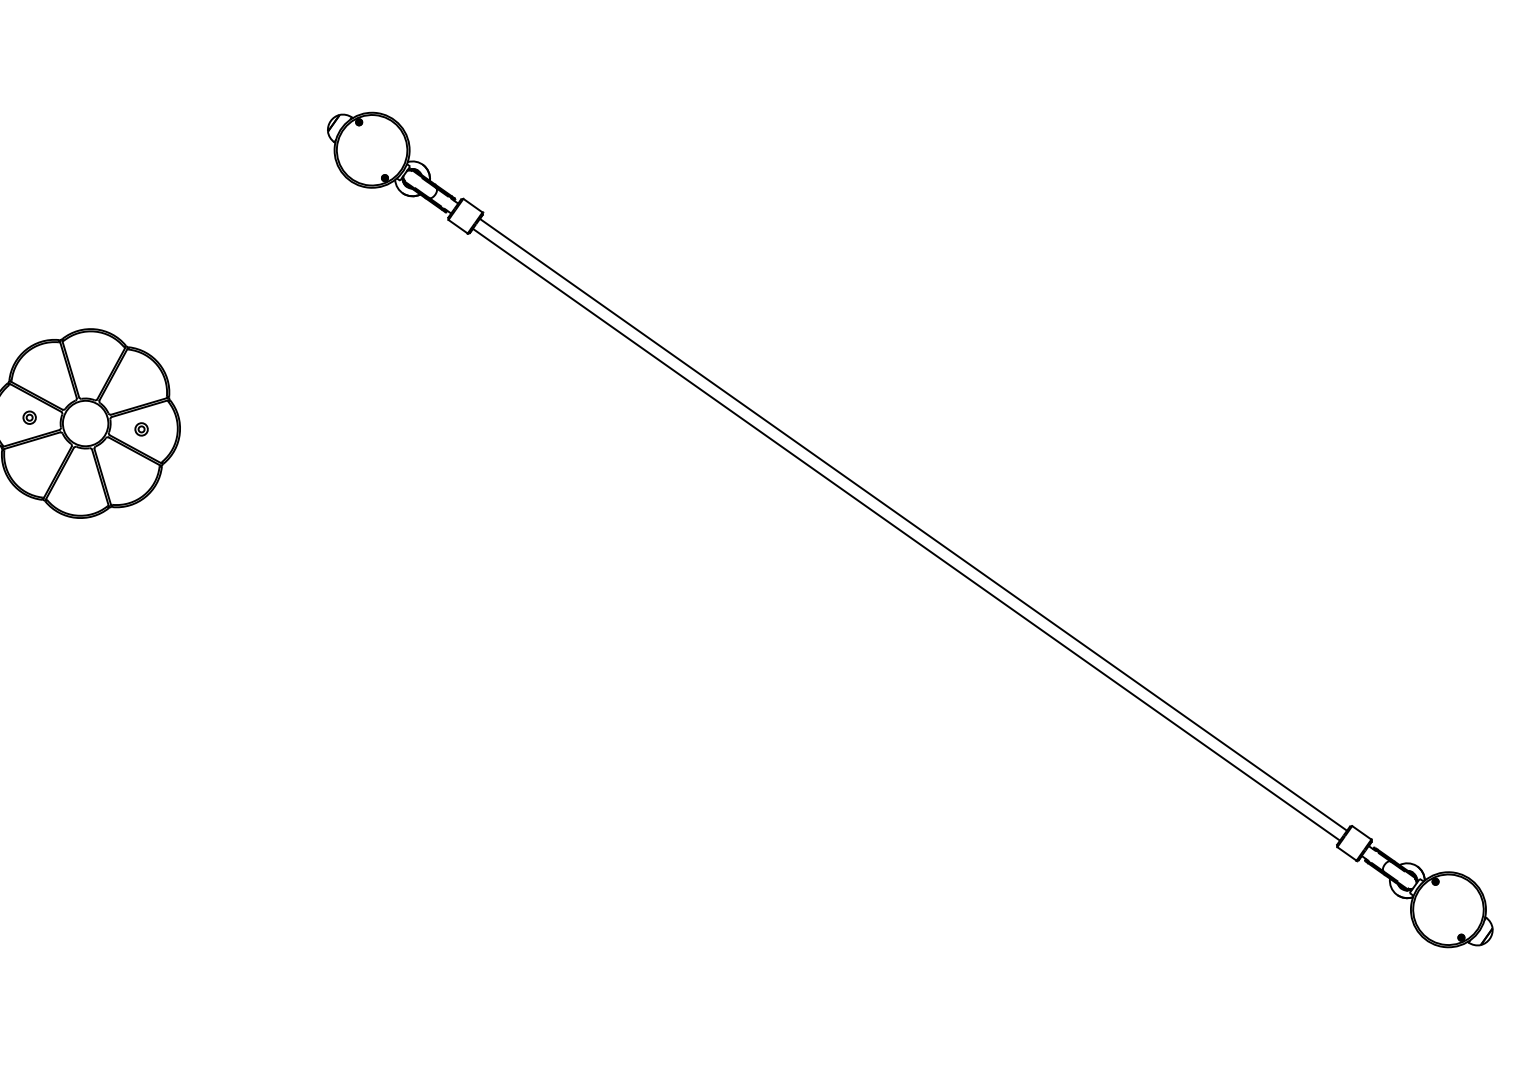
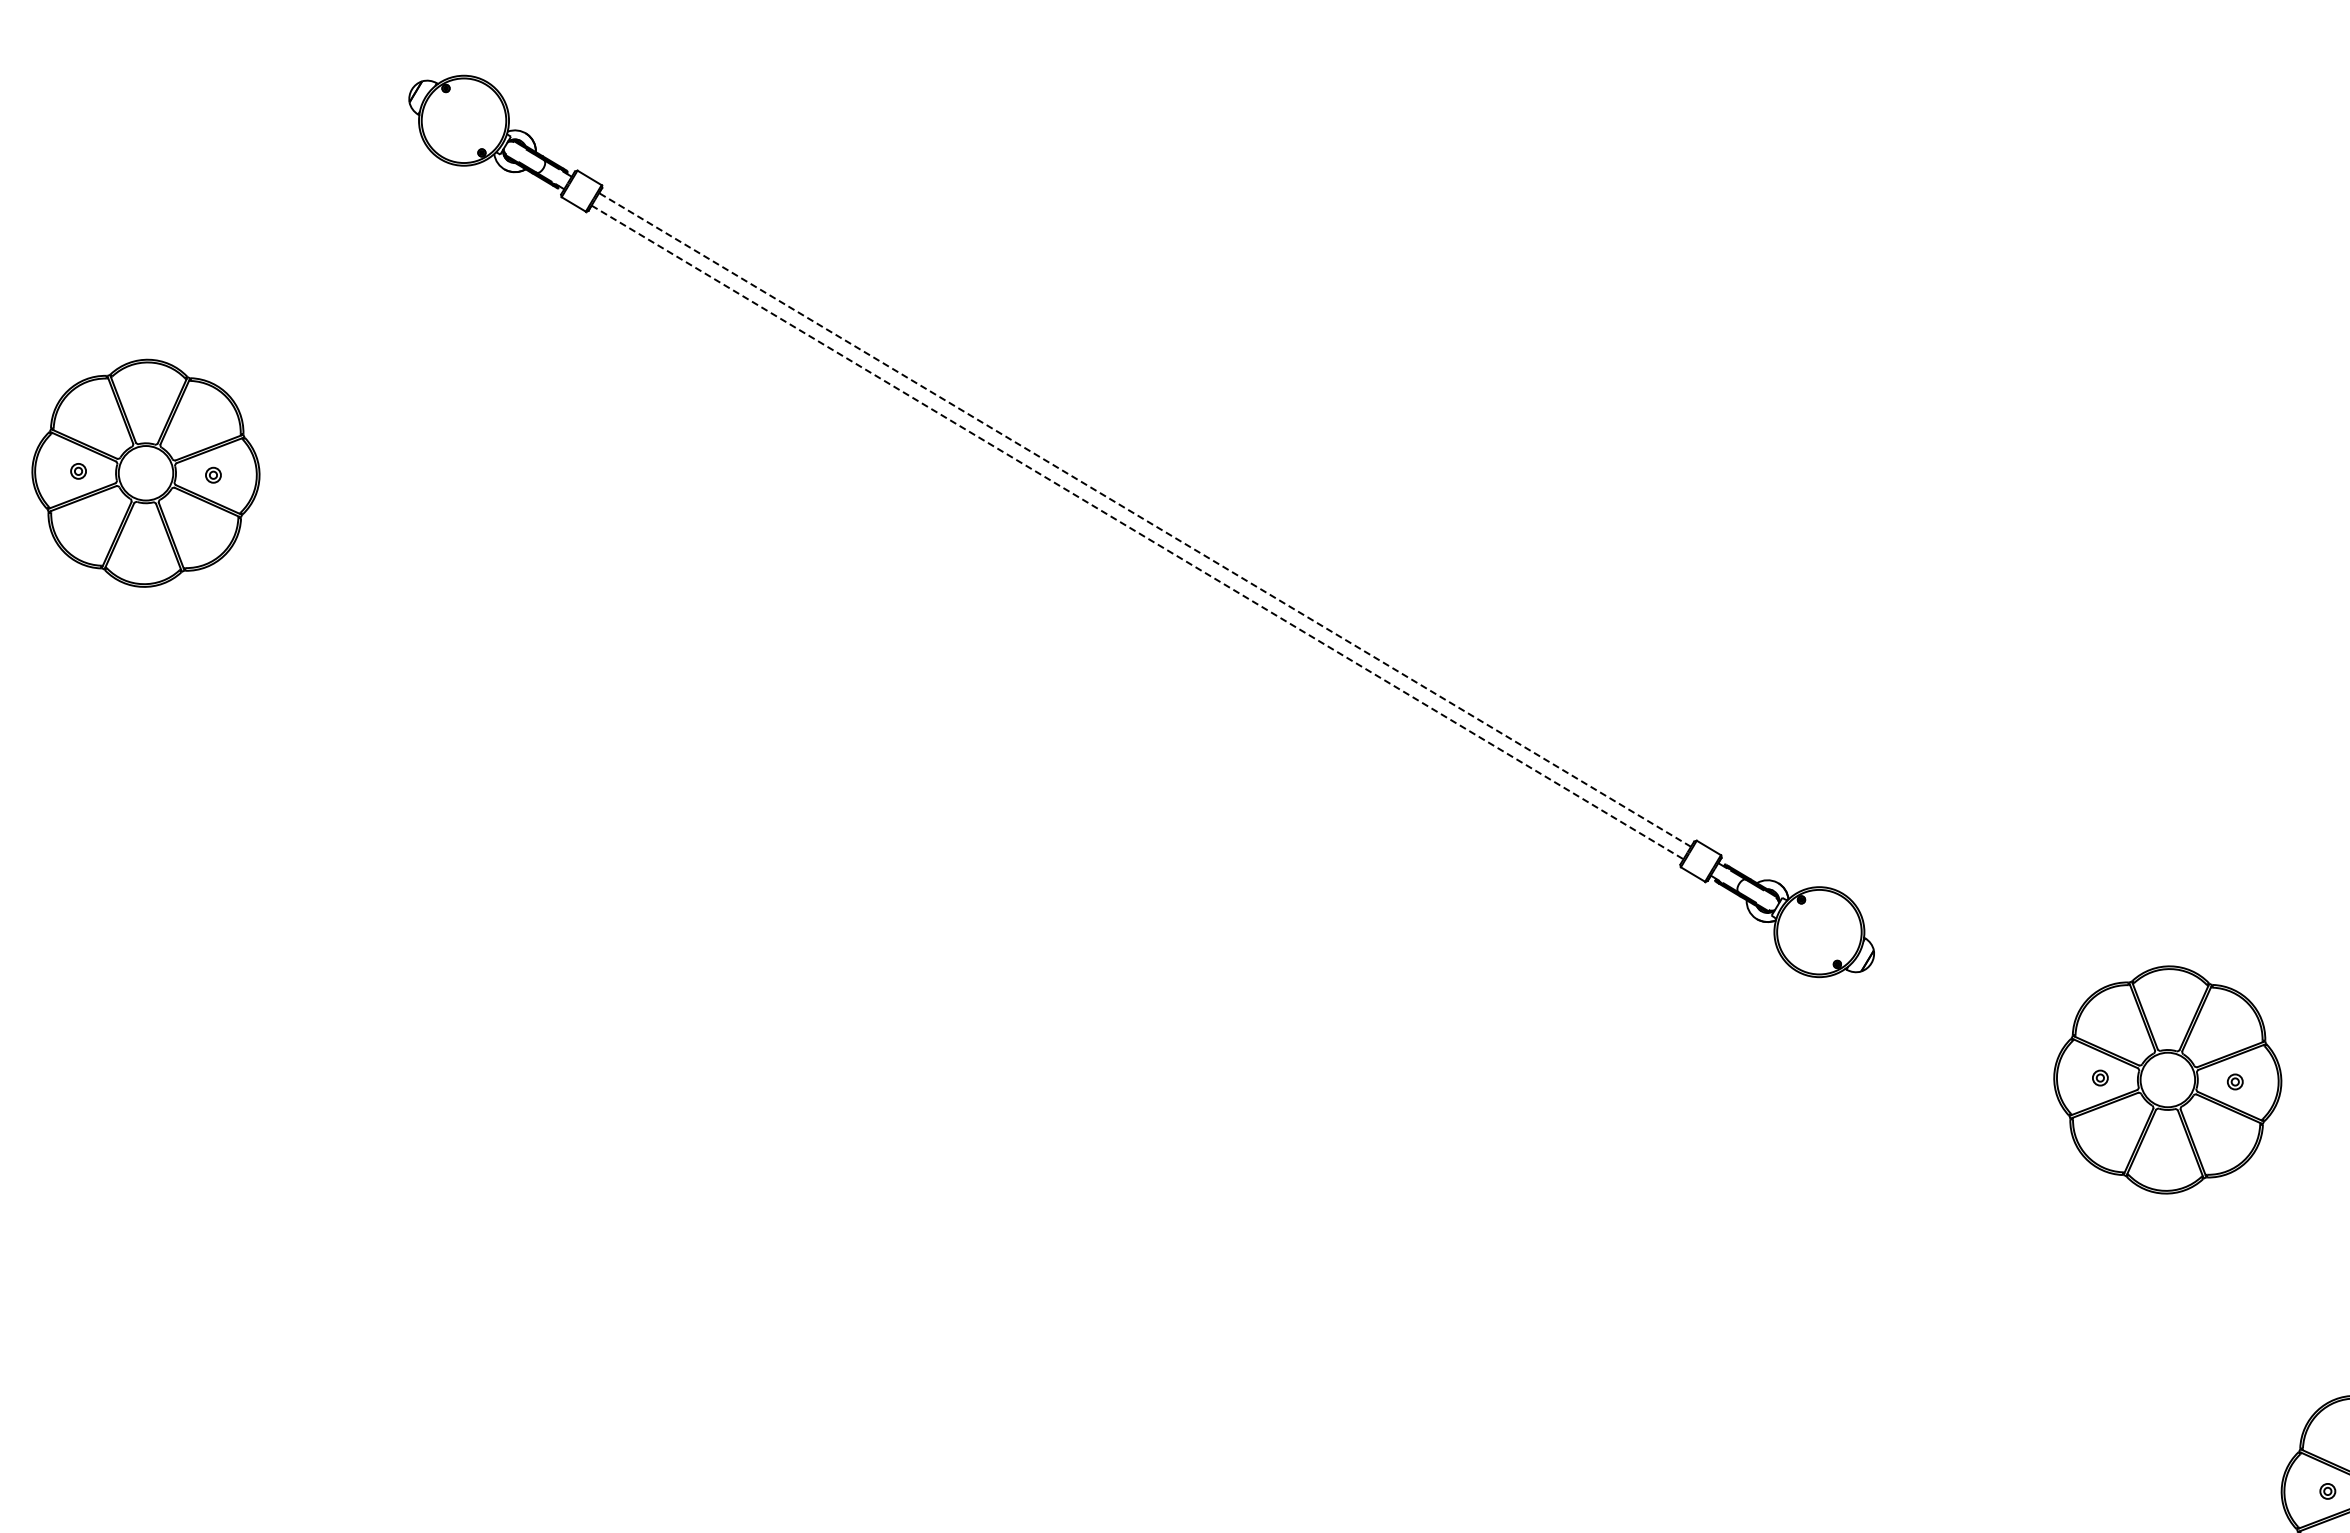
line: (913, 524) -> (1144, 519), solid -> dashed
line: (906, 534) -> (1137, 532), solid -> dashed

